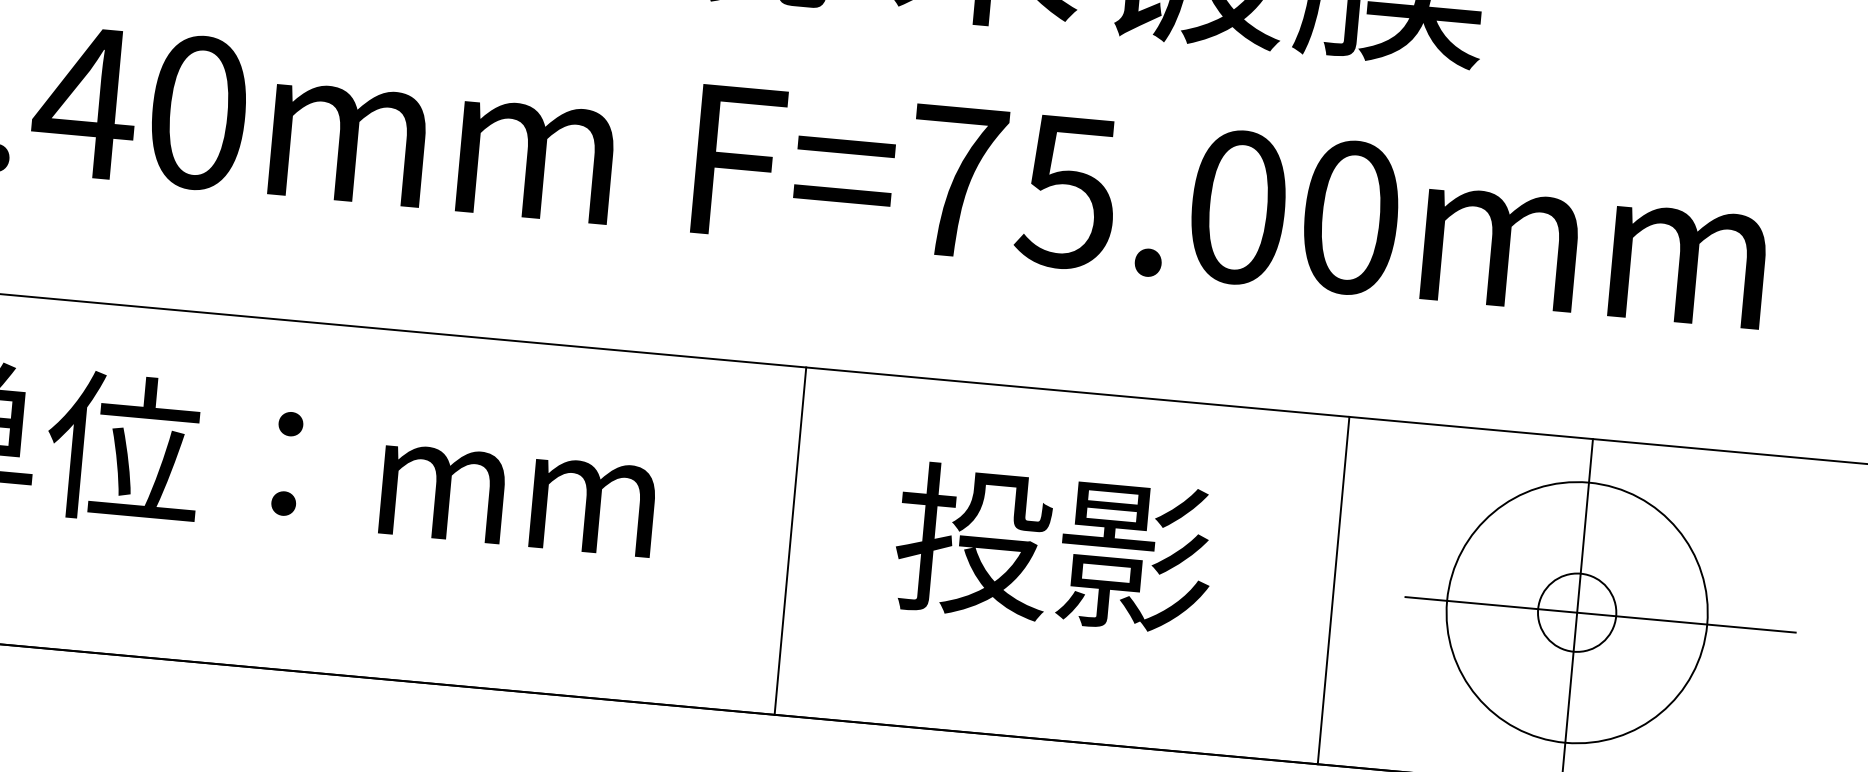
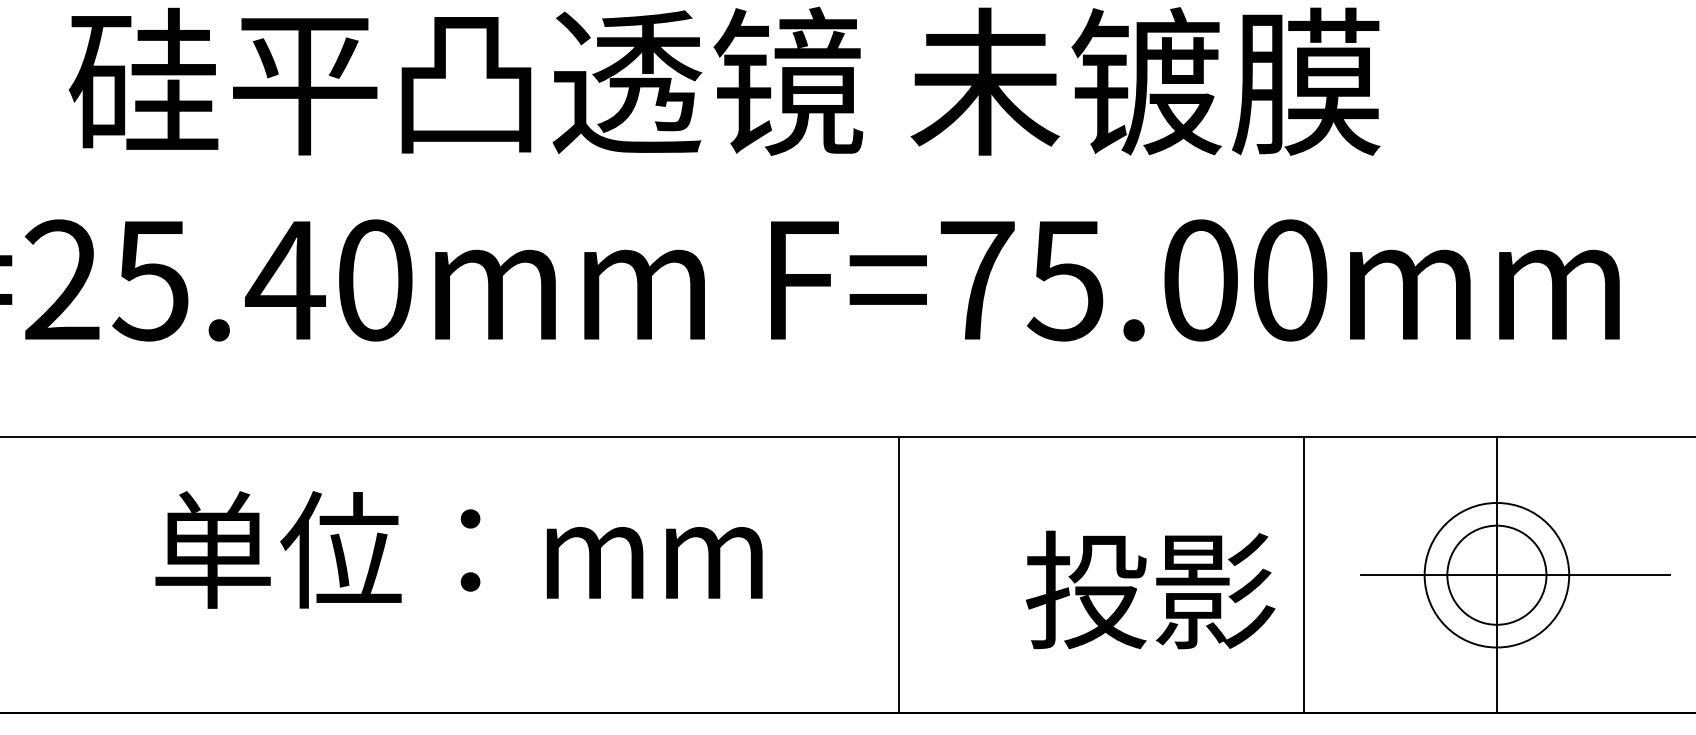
line: (790, 541) -> (899, 575), moved
text: (1054, 547) -> (1150, 589), moved
circle: (1576, 611) -> (1496, 574), size x0.7
circle: (1576, 612) -> (1496, 575), size x1.6

